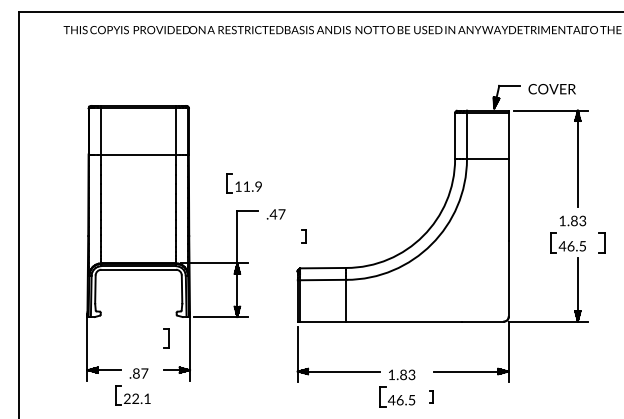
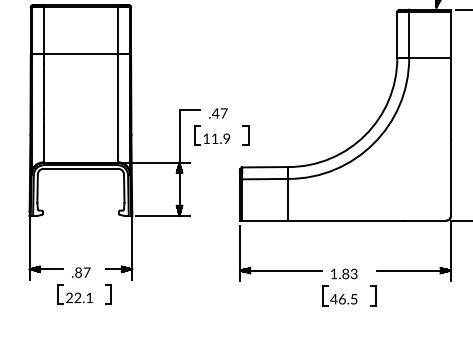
part: (243, 183) -> (211, 135), moved
part: (303, 236) -> (245, 135), size x1.43
part: (166, 338) -> (108, 294), moved
part: (430, 396) -> (372, 295), size x1.67

